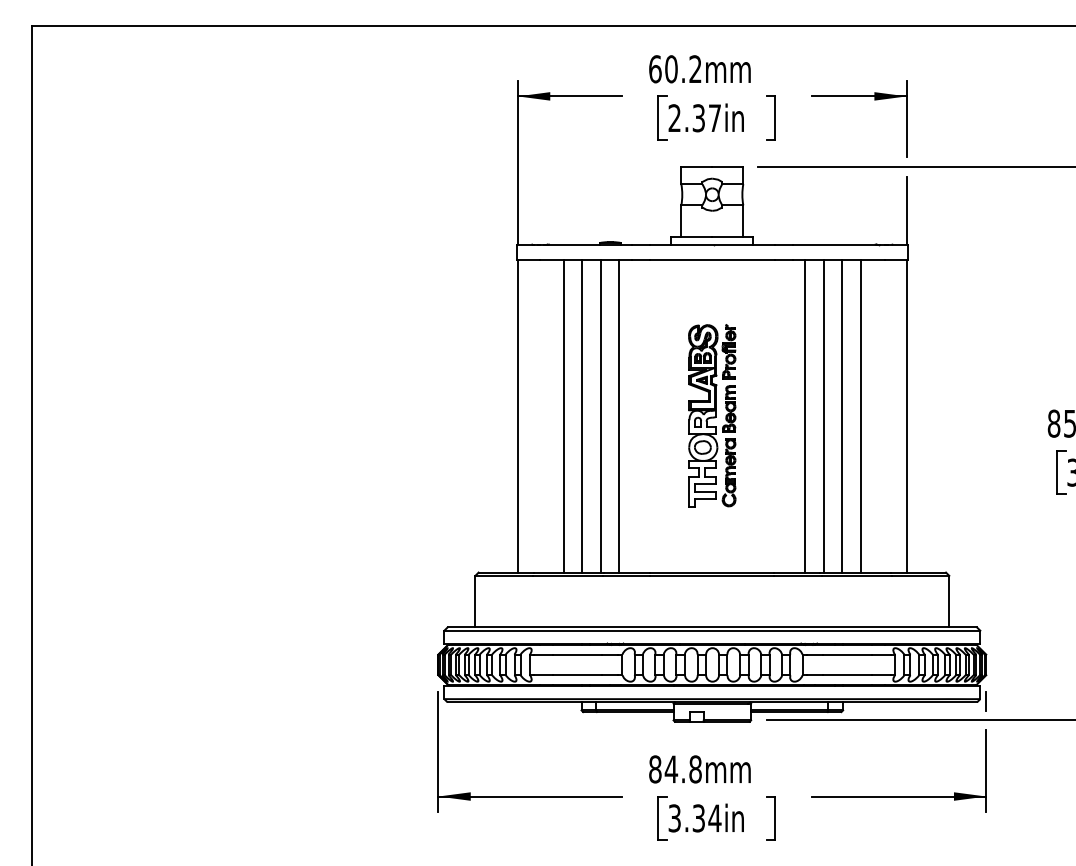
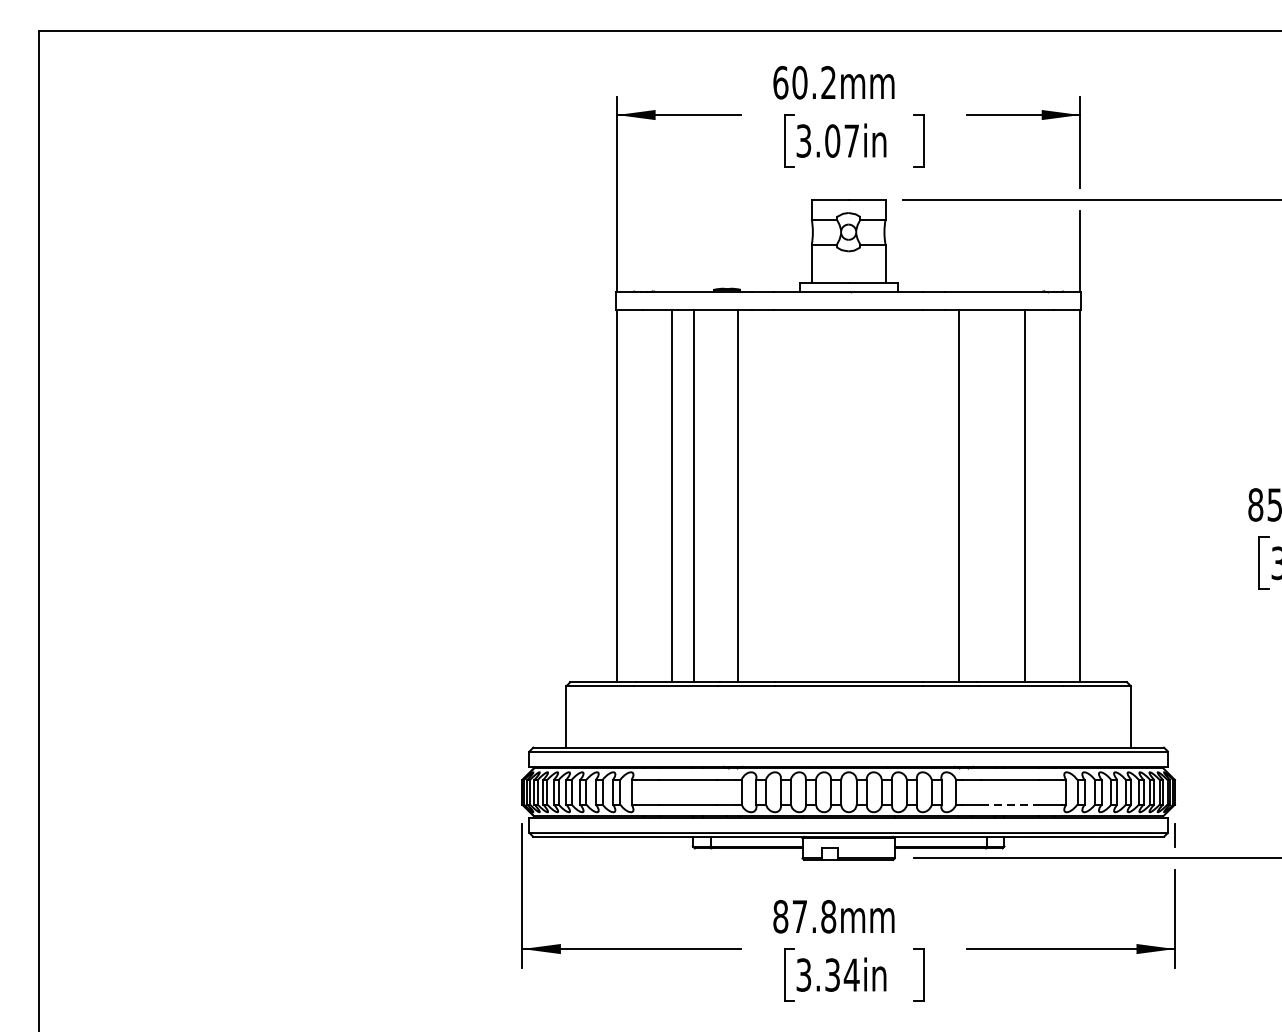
text: (686, 118) -> (817, 141), 2.37in -> 3.07in
line: (600, 415) -> (715, 495), removed
part: (712, 415) -> (848, 495), removed
line: (823, 415) -> (981, 495), removed
line: (842, 415) -> (1003, 495), removed
line: (847, 675) -> (1009, 804), solid -> dashed
text: (671, 768) -> (800, 915), 84.8mm -> 87.8mm

